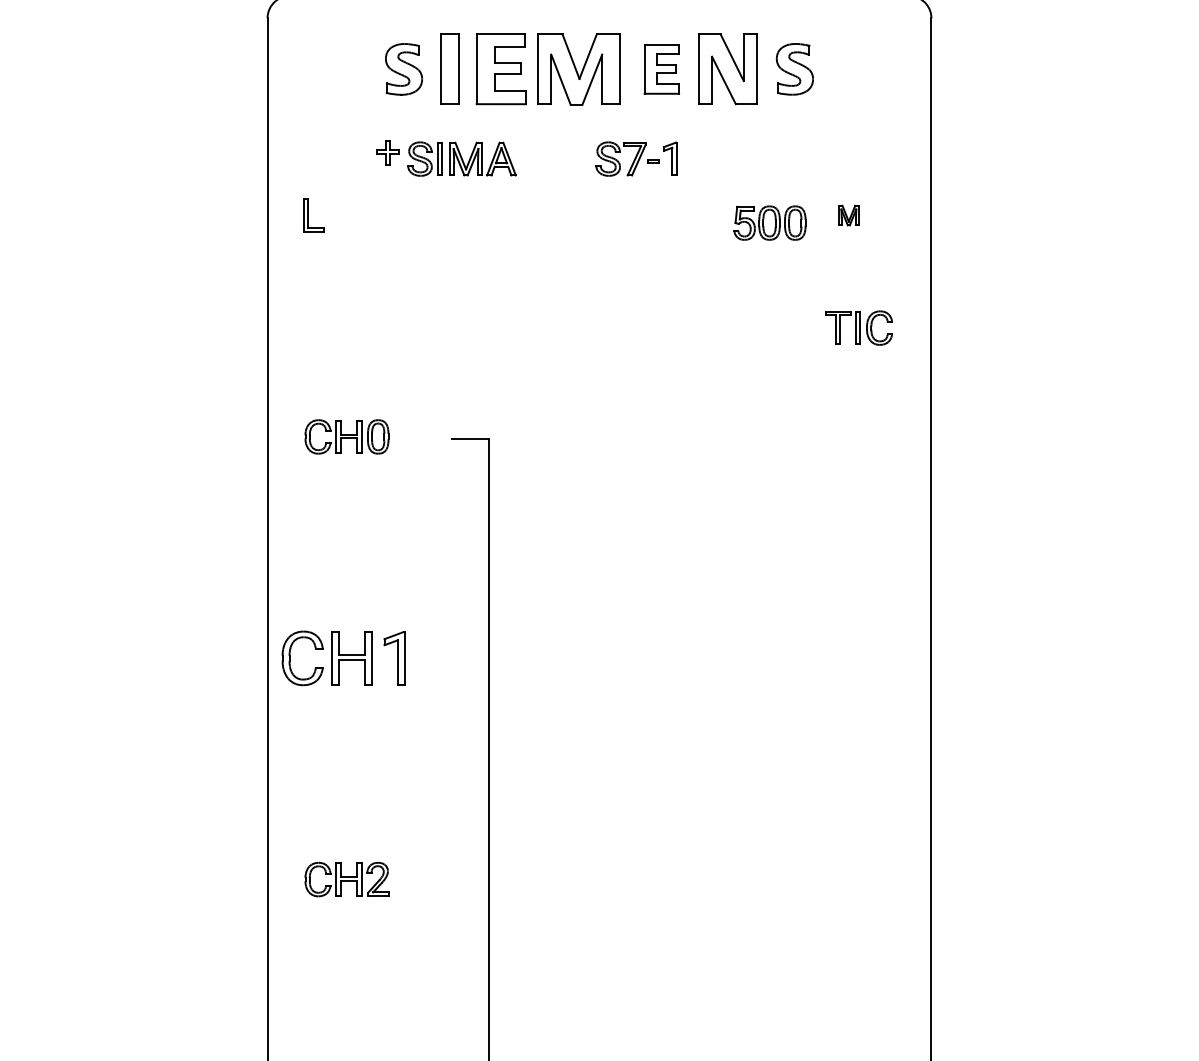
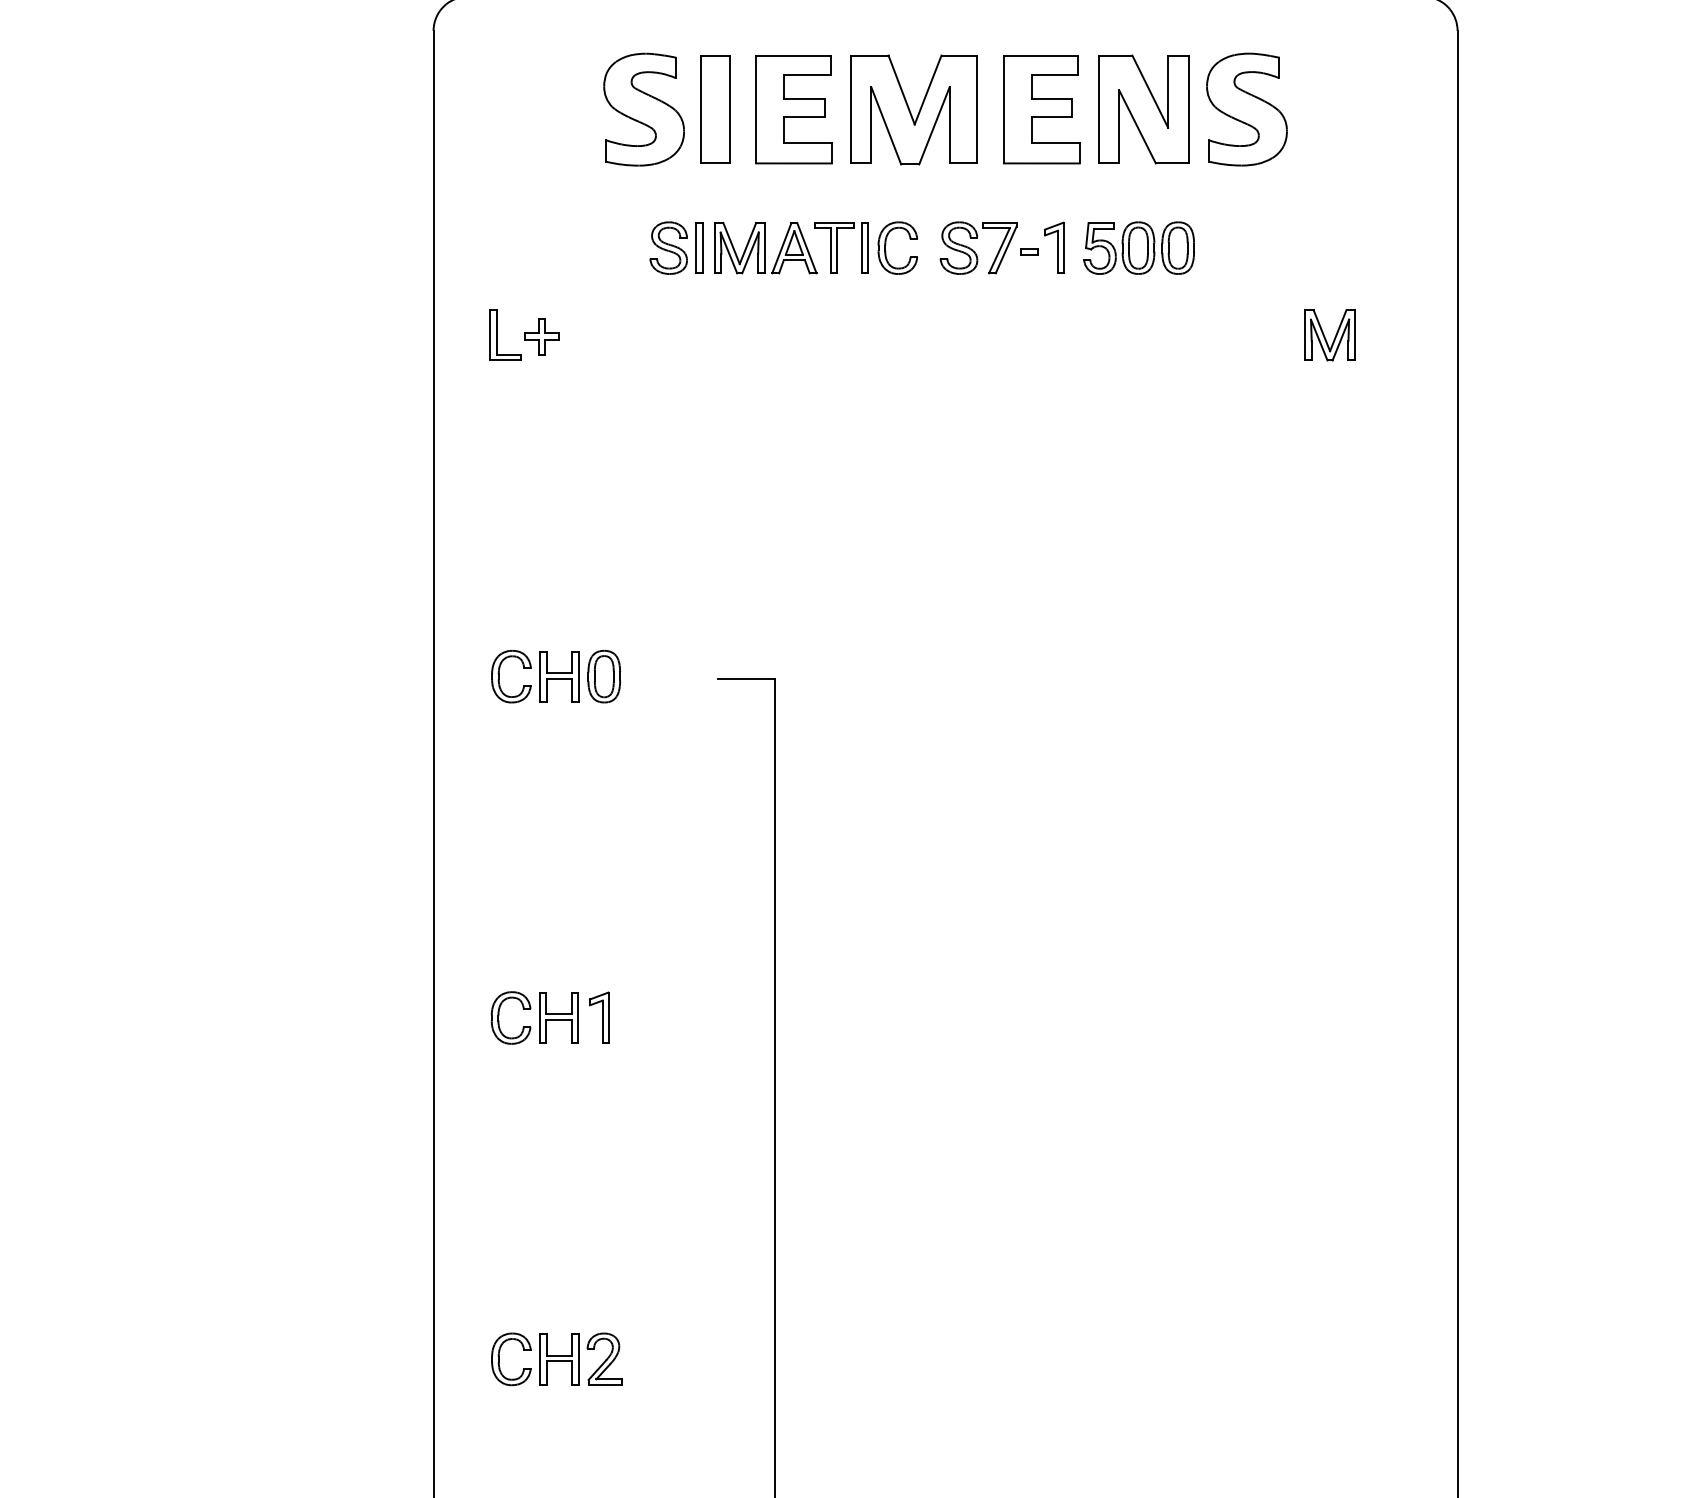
part: (403, 69) -> (643, 109), size x1.43
part: (661, 69) -> (1041, 109), size x1.43
part: (794, 69) -> (1246, 109), size x1.43
part: (387, 152) -> (541, 336), moved
part: (848, 215) -> (1329, 335), size x1.67
part: (769, 222) -> (1138, 247), moved
part: (858, 327) -> (865, 247), moved
part: (342, 657) -> (549, 1016), size x0.62

